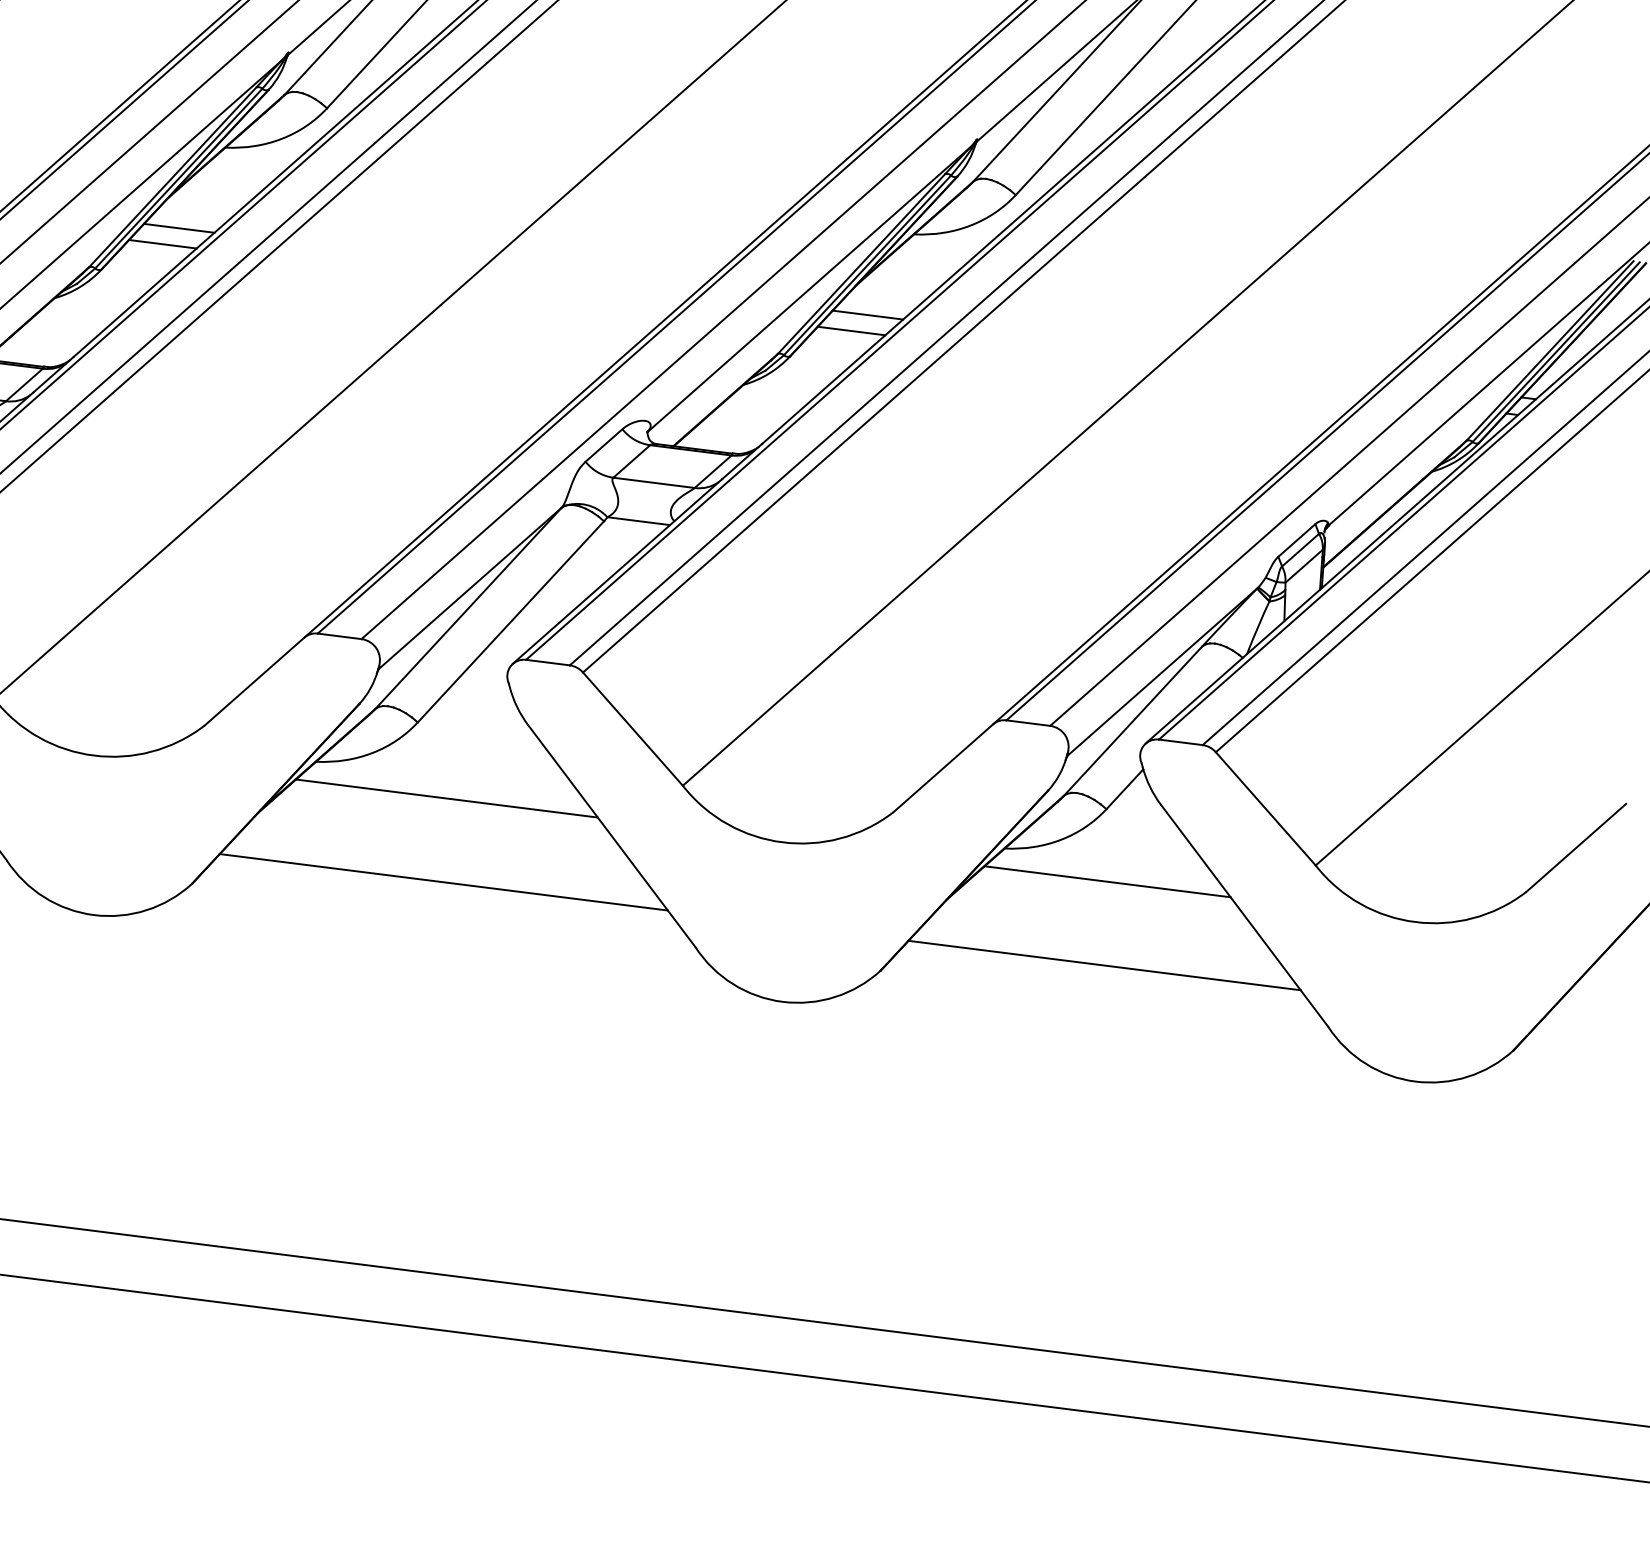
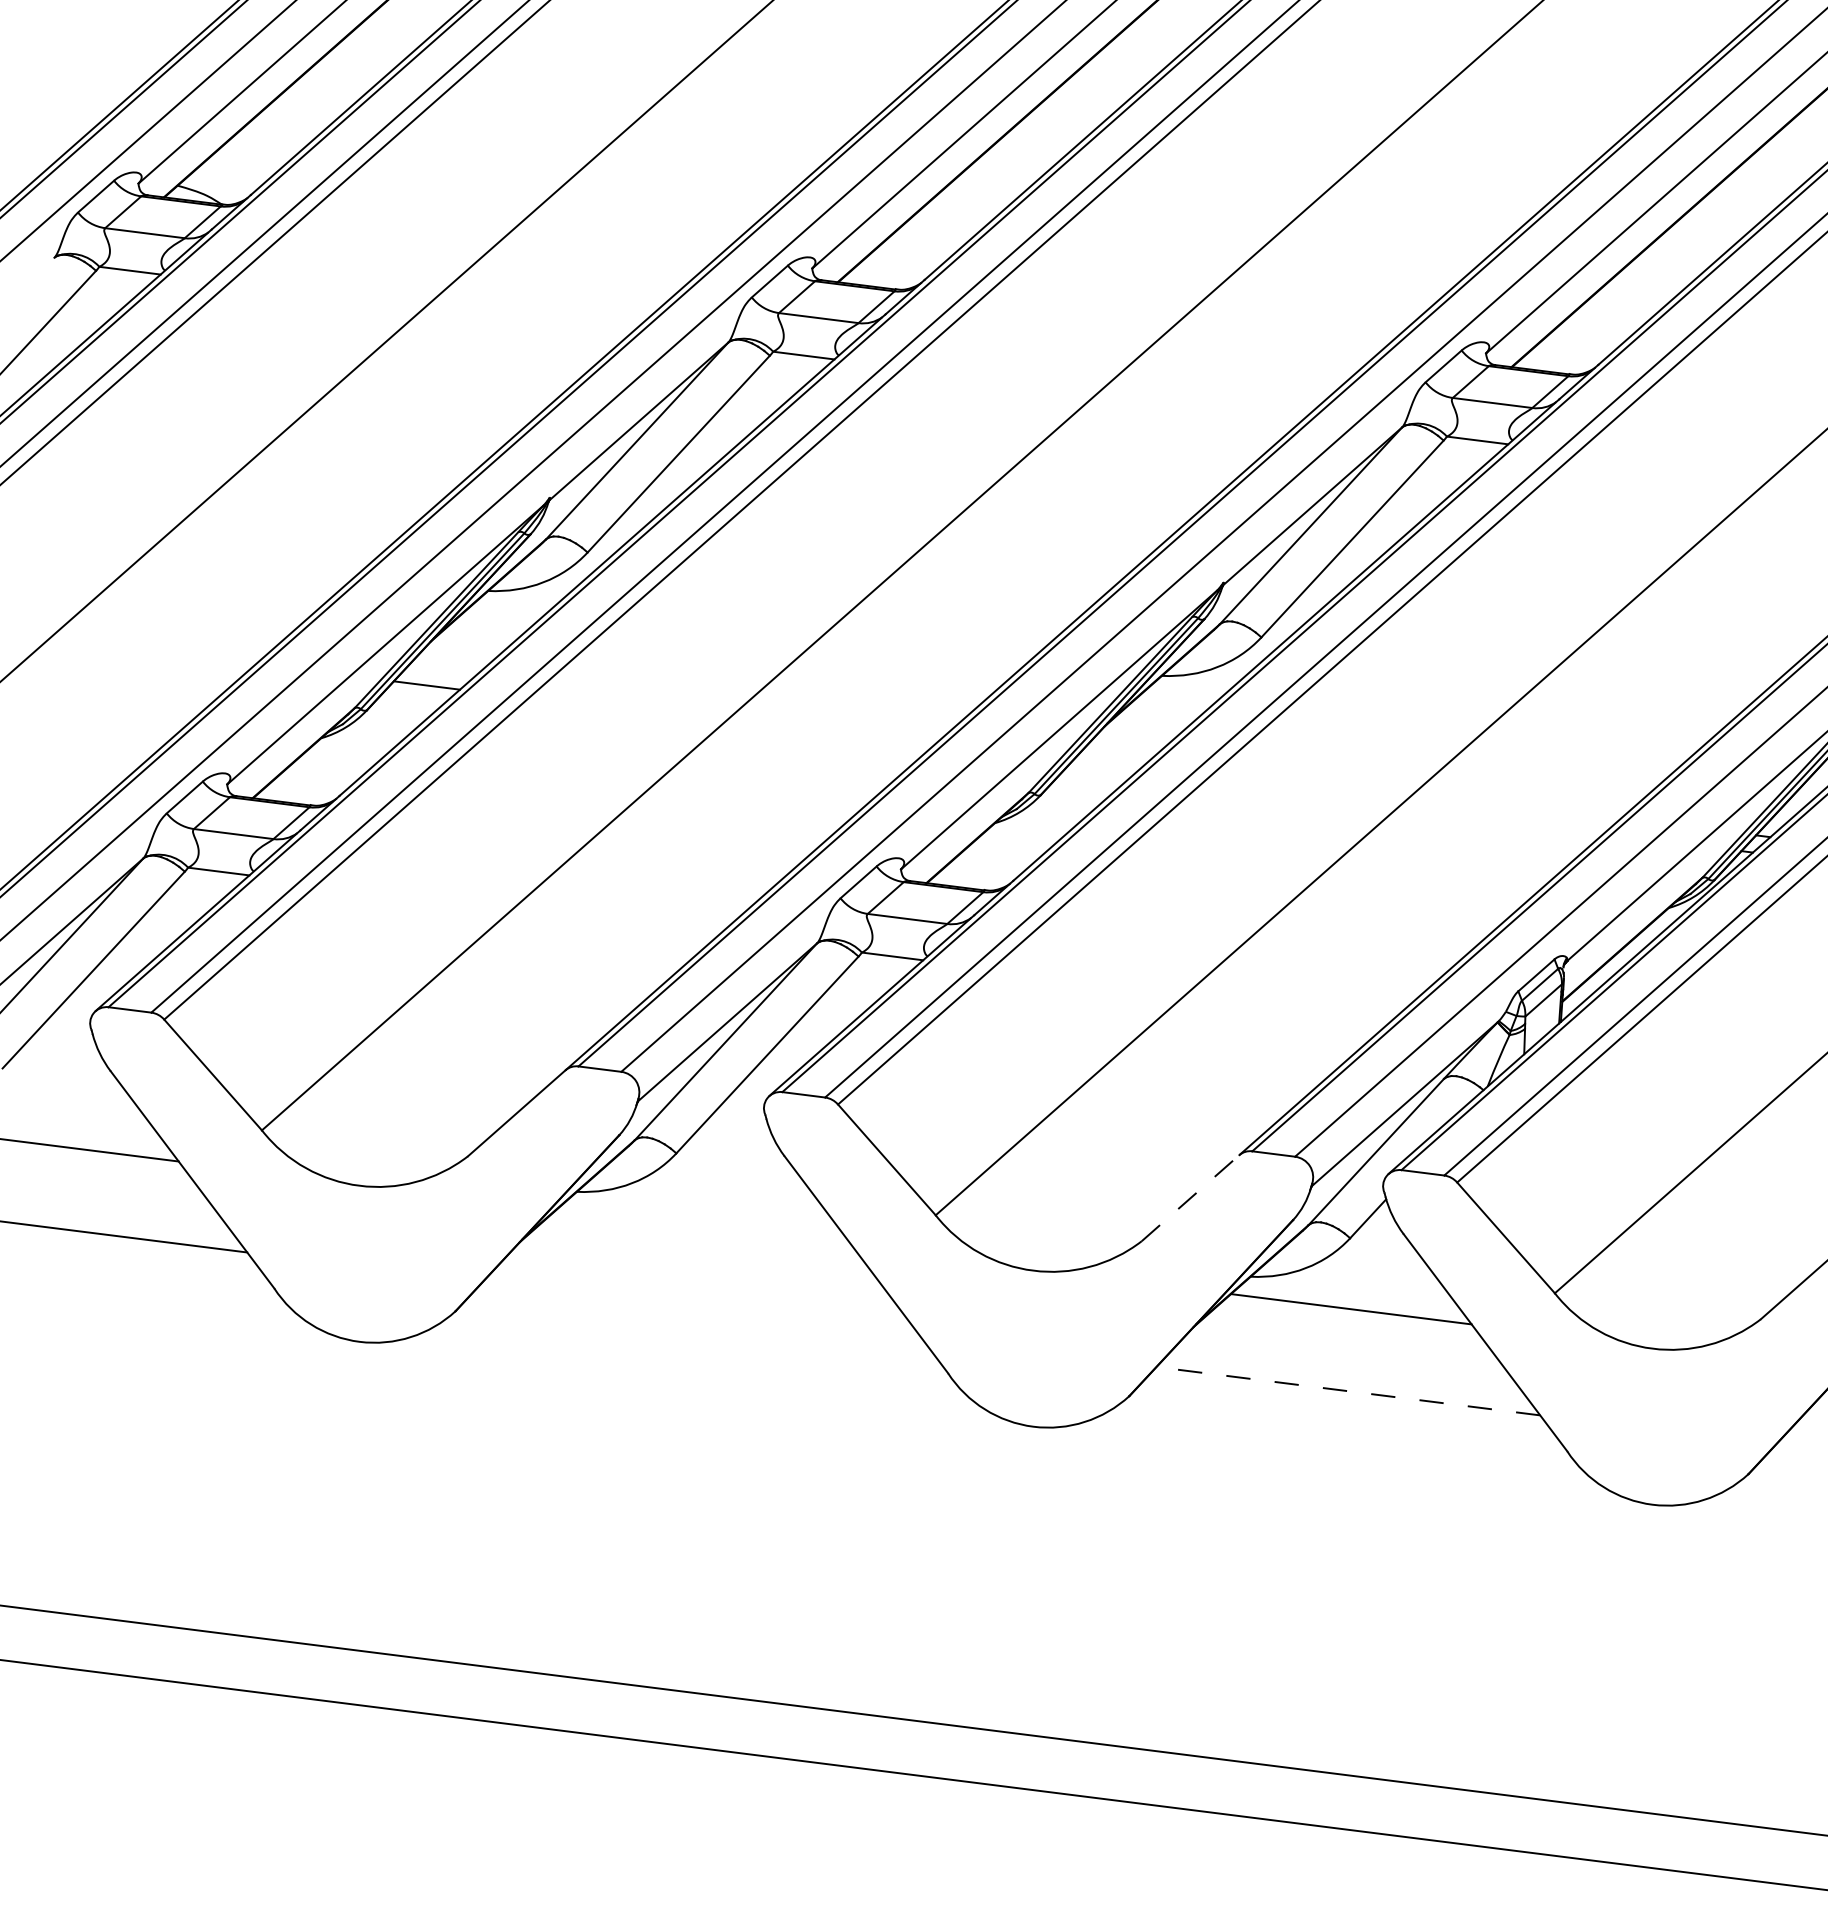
line: (178, 227) -> (442, 669), removed
line: (867, 314) -> (1116, 754), removed
line: (851, 331) -> (1100, 770), removed
line: (943, 767) -> (1190, 1197), solid -> dashed
line: (446, 798) -> (704, 1227), removed
line: (443, 882) -> (701, 1309), removed
line: (1103, 965) -> (1347, 1391), solid -> dashed

